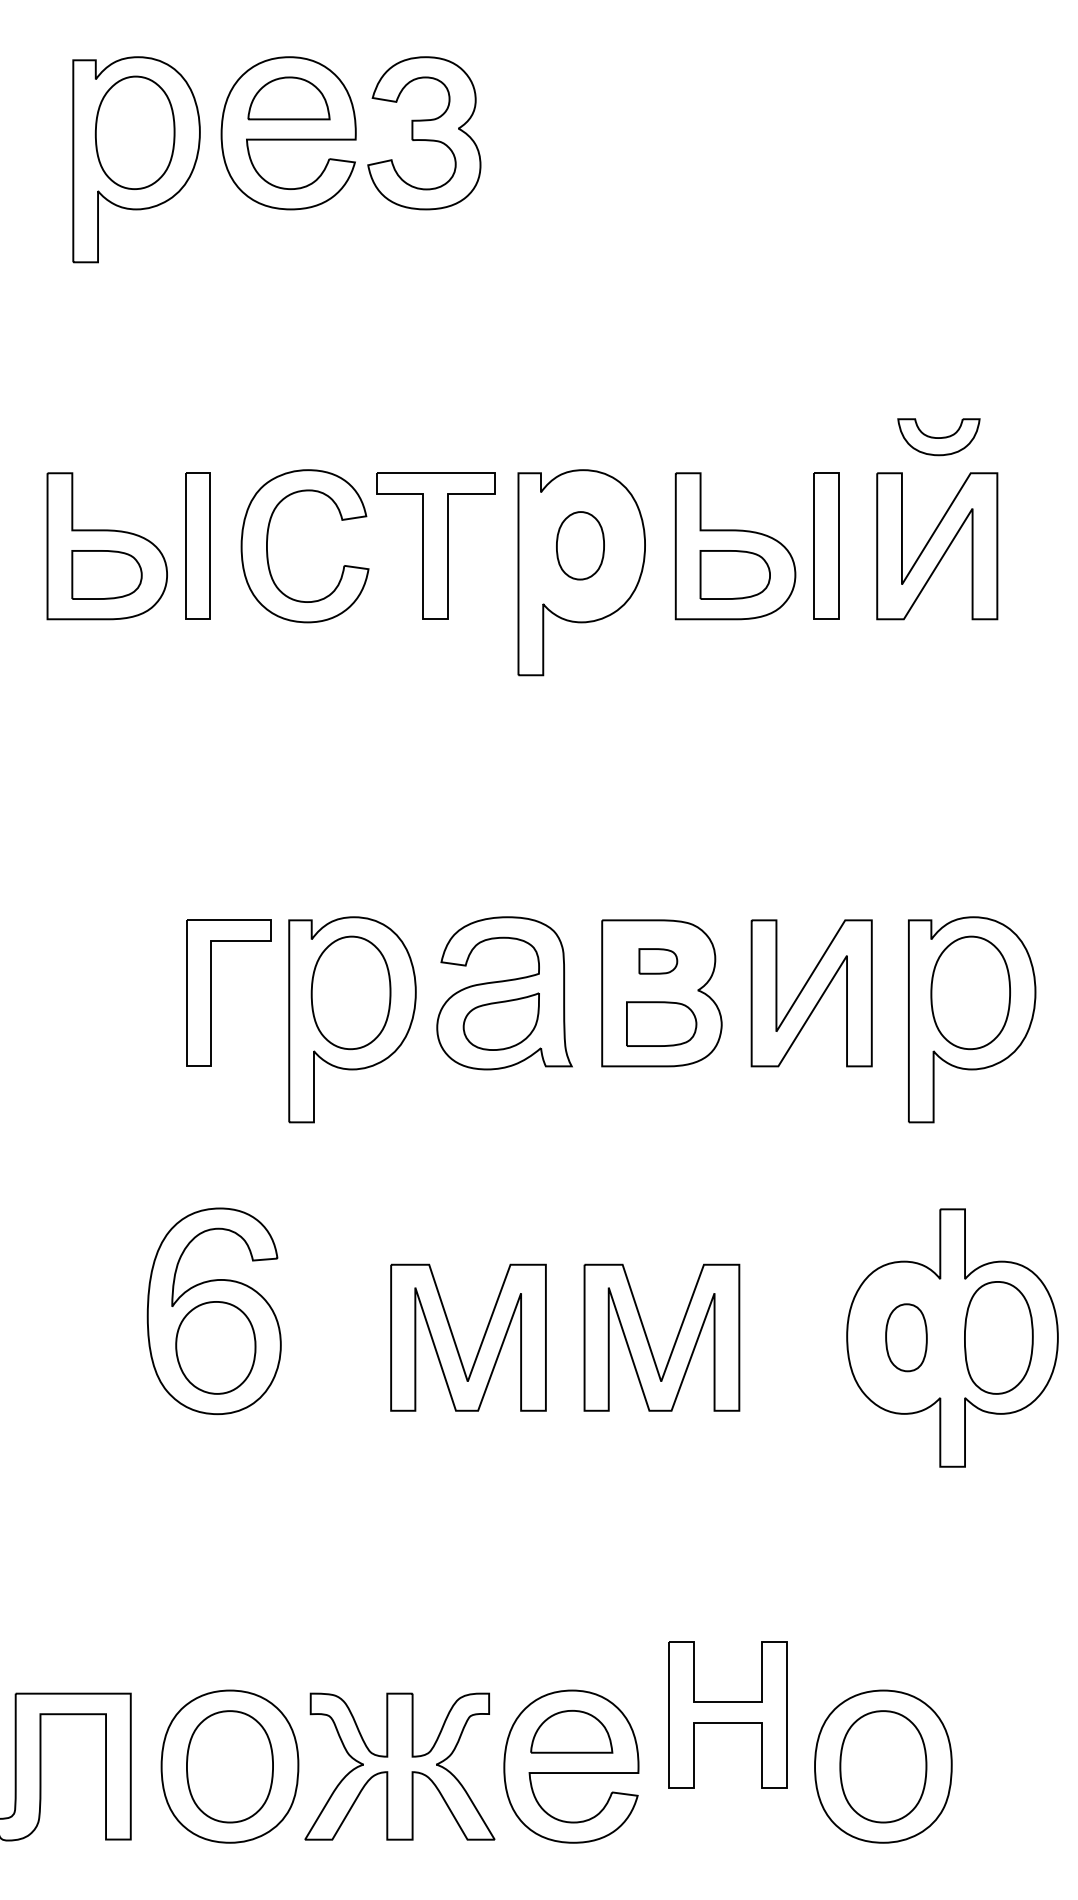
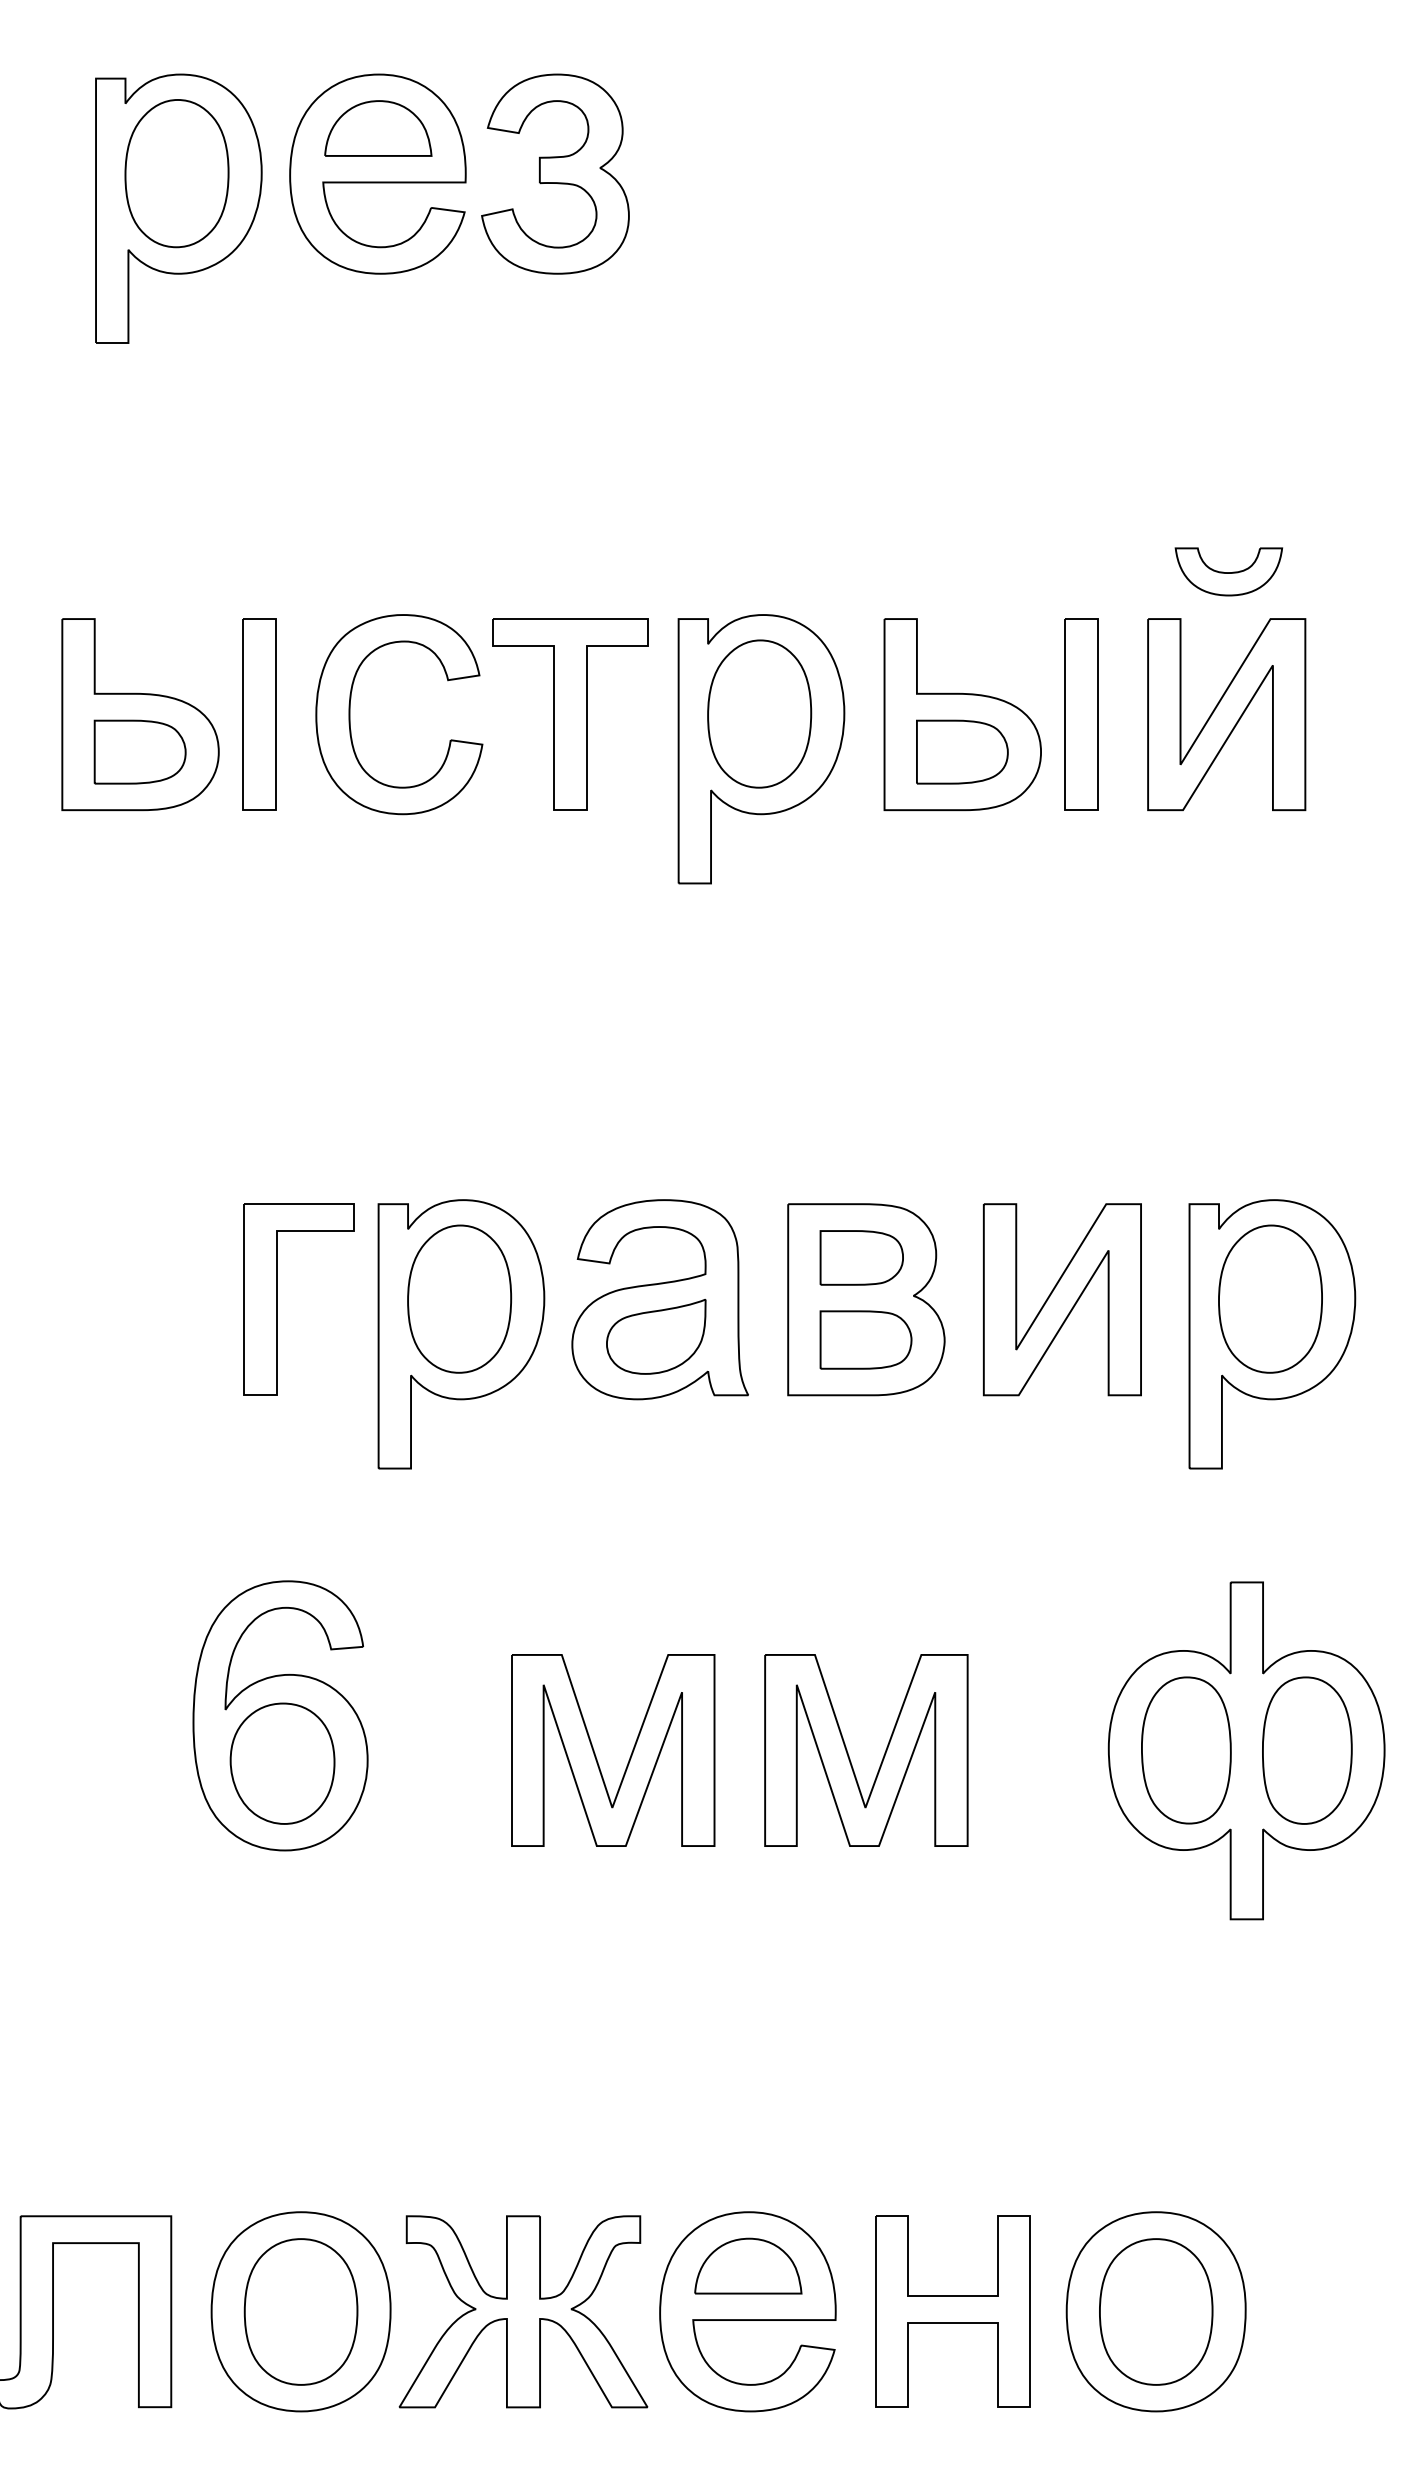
part: (580, 545) -> (759, 713), size x1.67
part: (658, 961) -> (861, 1257), size x1.67
part: (906, 1337) -> (1186, 1750), size x1.67
part: (727, 1714) -> (952, 2311), moved

